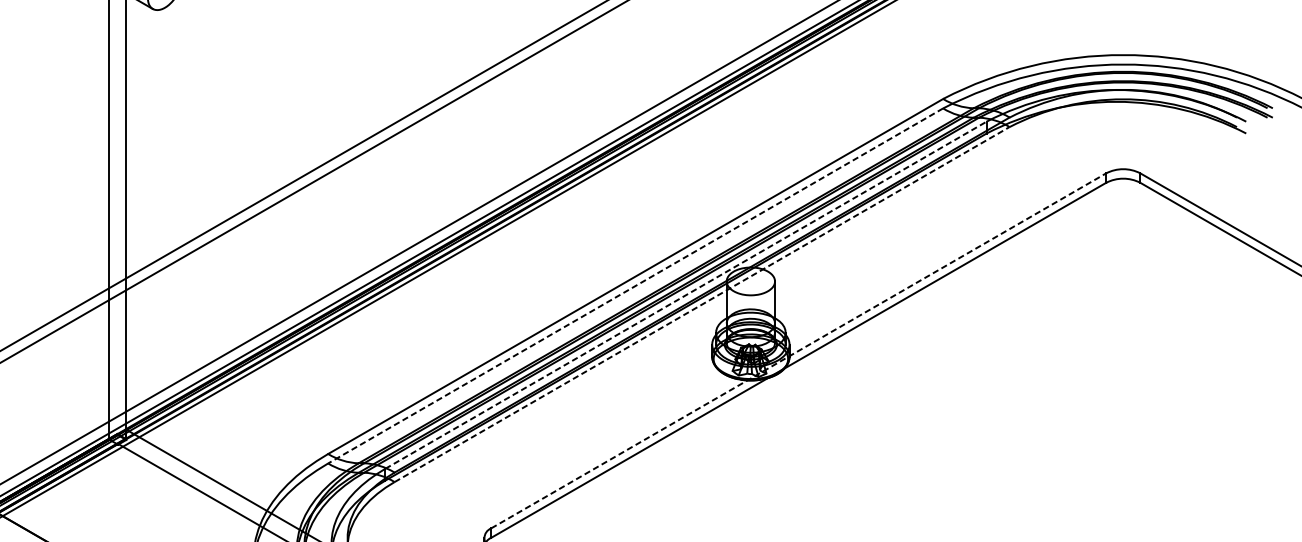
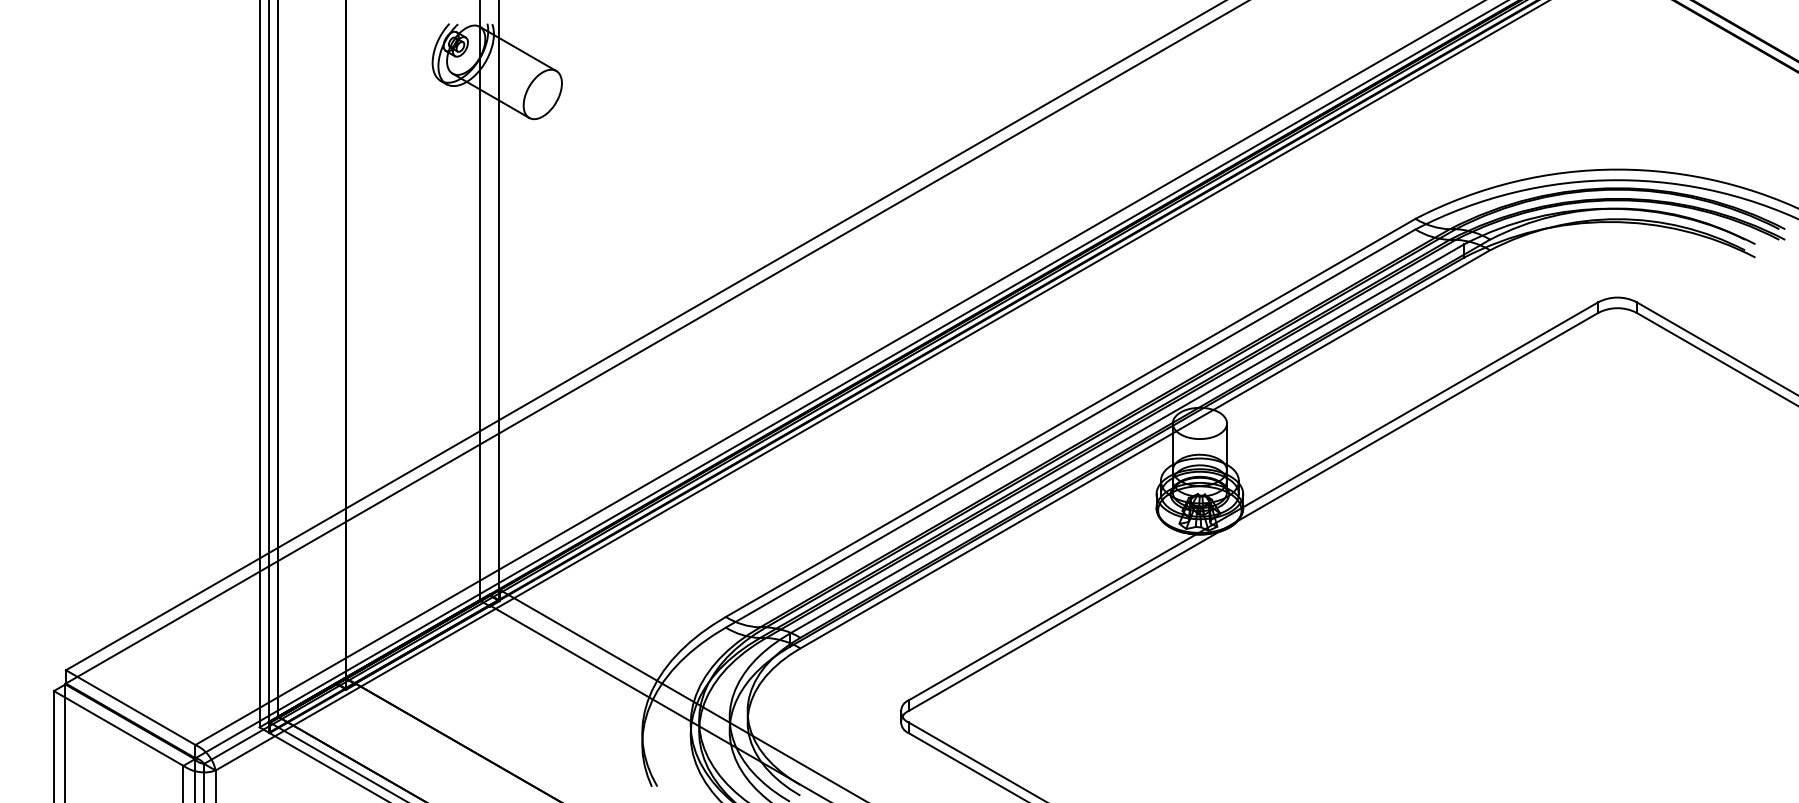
line: (635, 285) -> (1070, 428), dashed -> solid
line: (686, 294) -> (1127, 438), dashed -> solid
line: (702, 304) -> (1145, 449), dashed -> solid
line: (798, 351) -> (1253, 501), dashed -> solid

